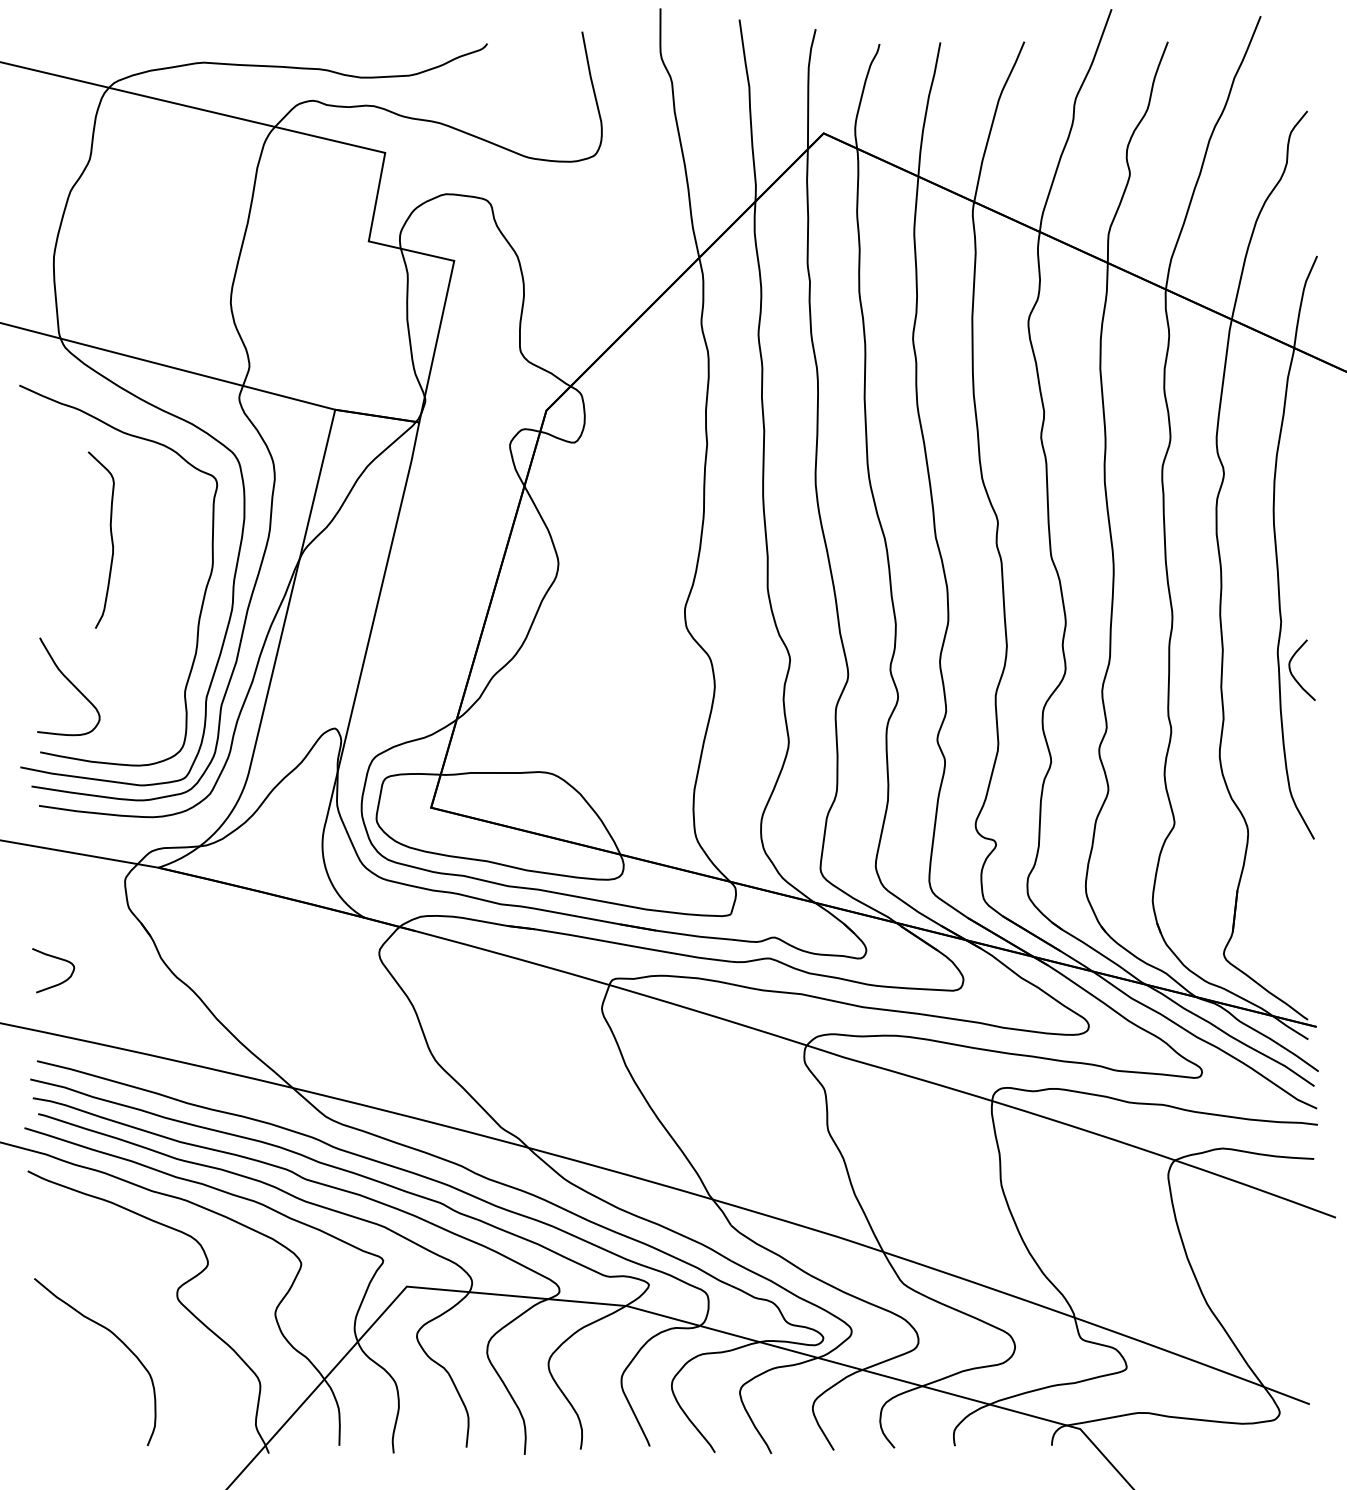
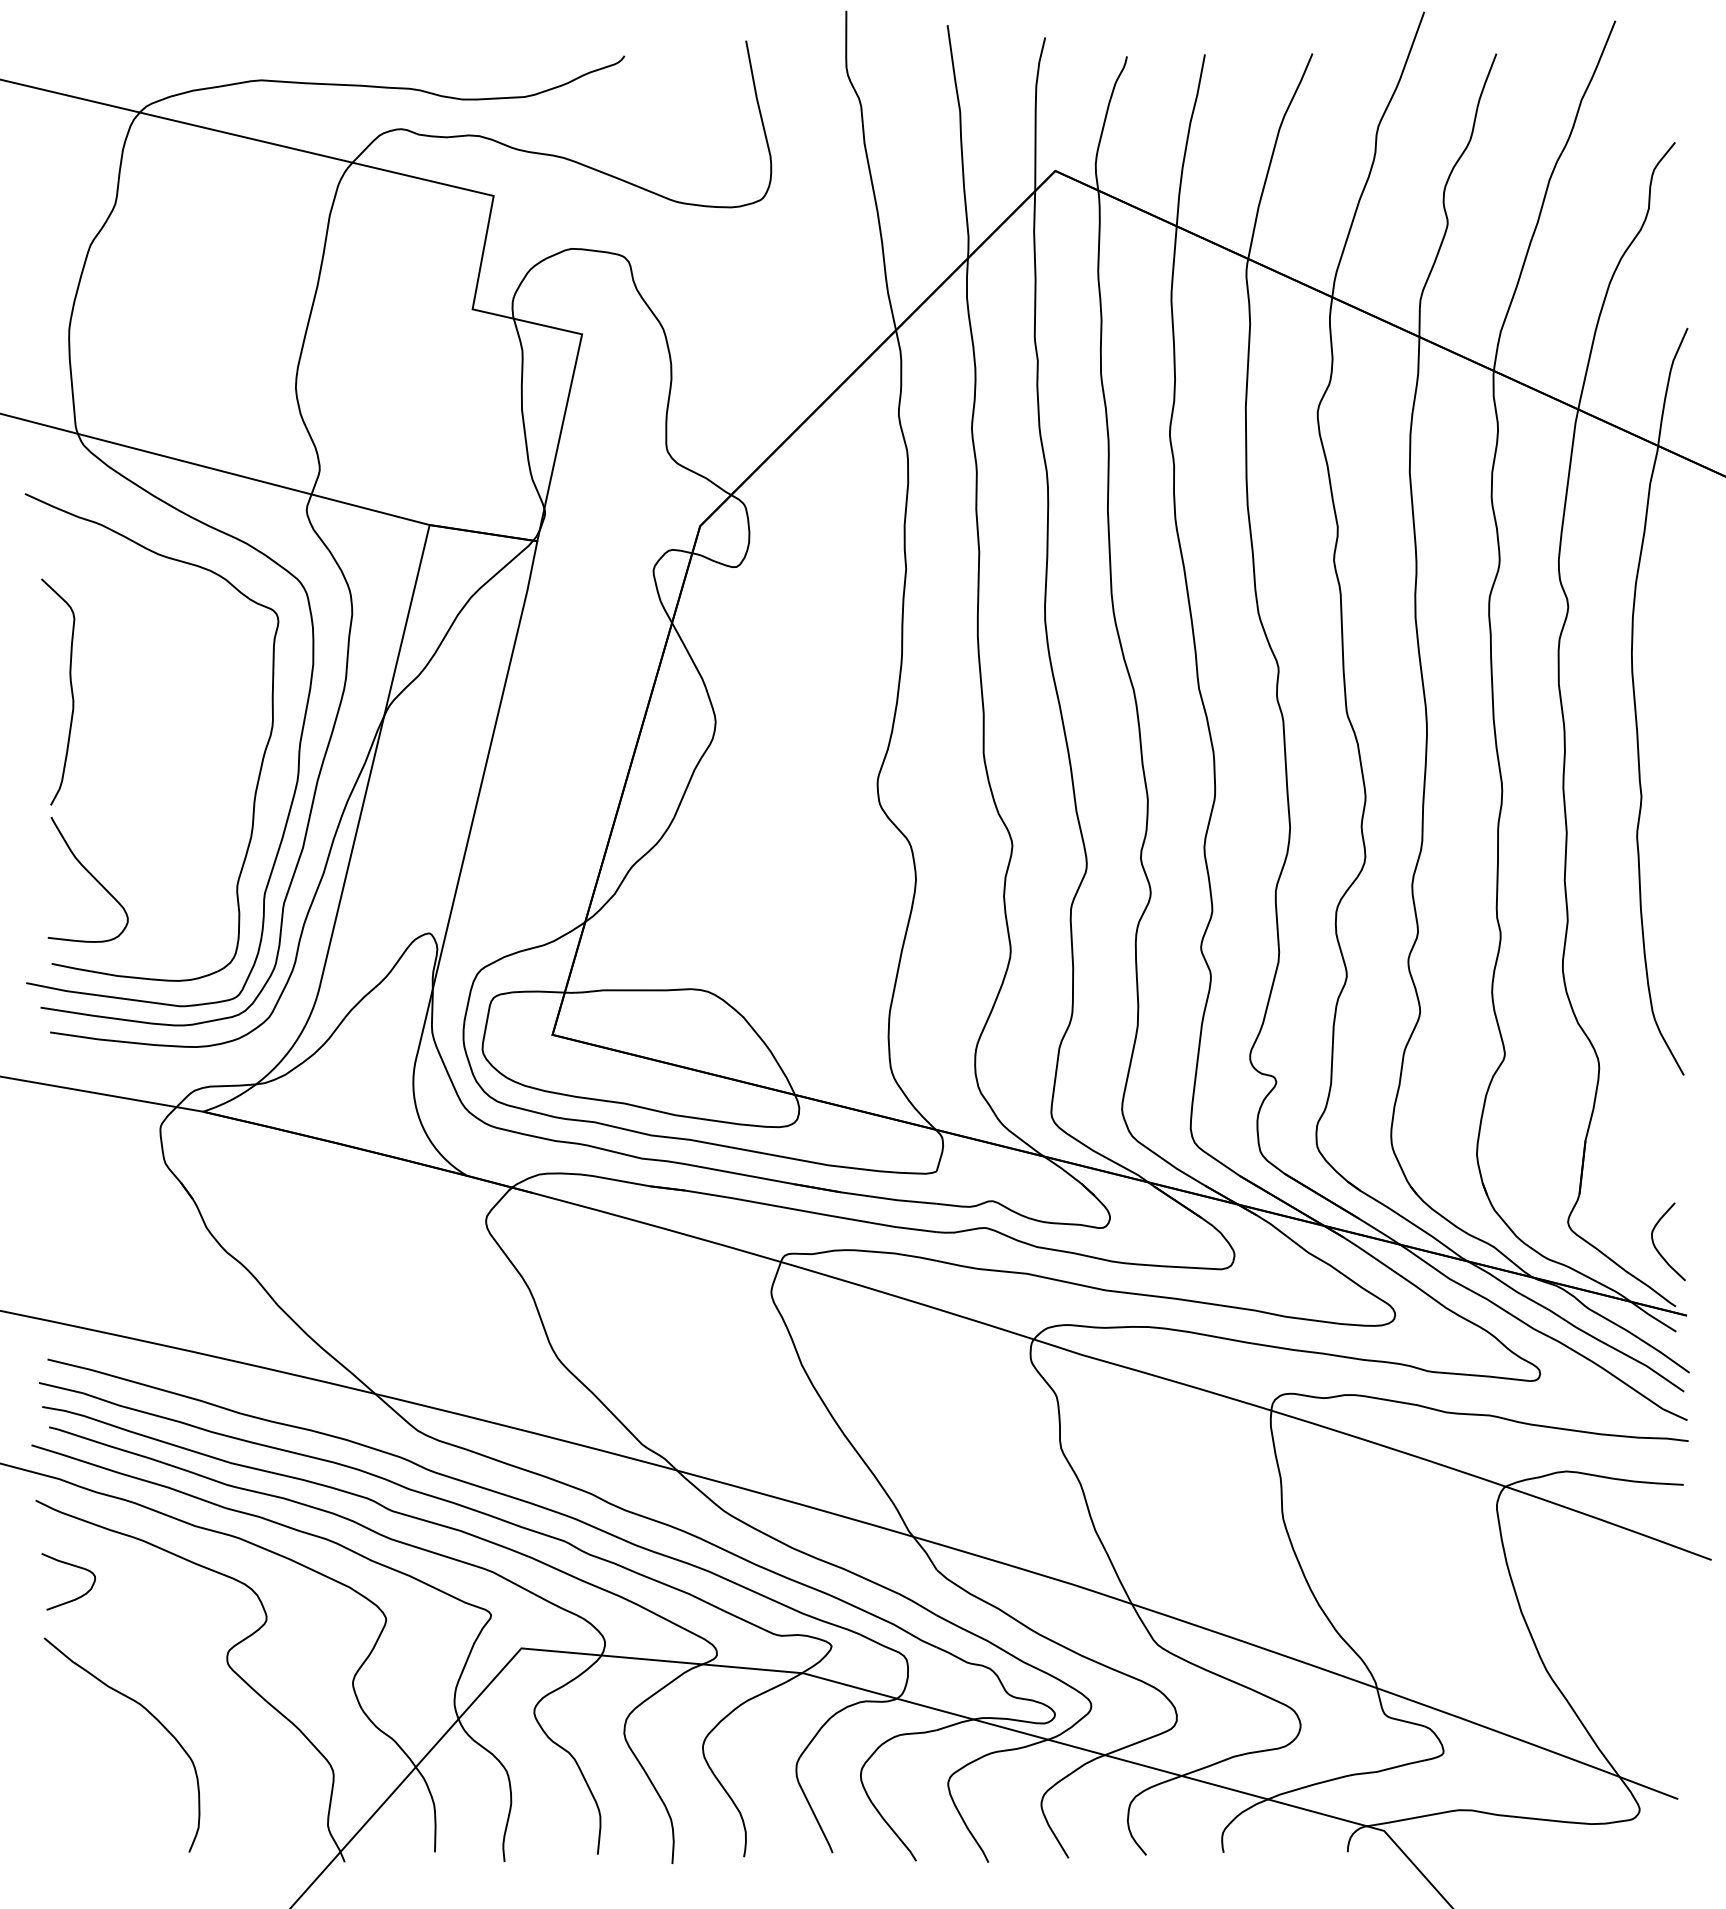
curve: (110, 536) -> (69, 687), moved
curve: (1292, 673) -> (1656, 1245), moved
curve: (58, 959) -> (75, 1567), moved

